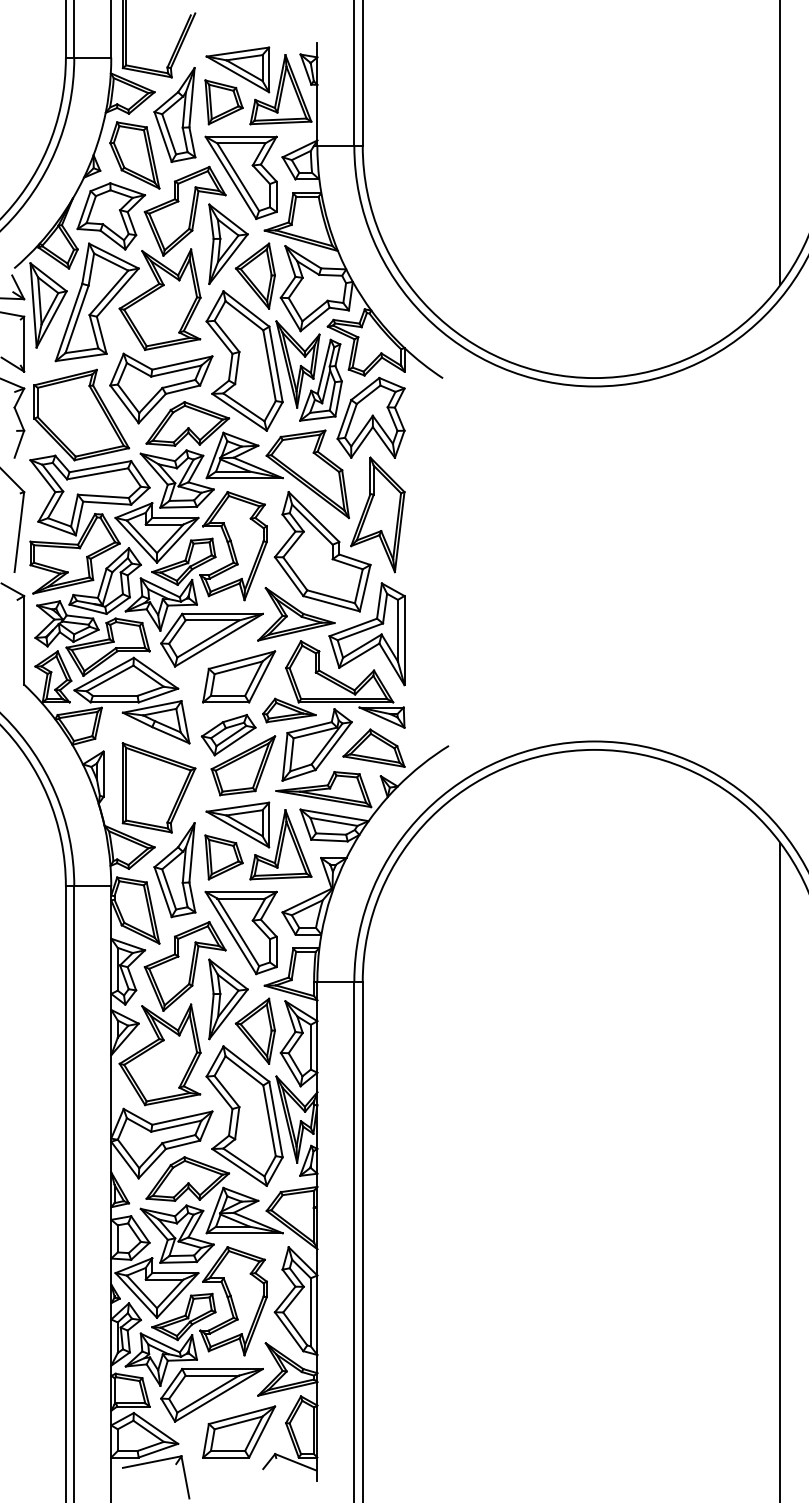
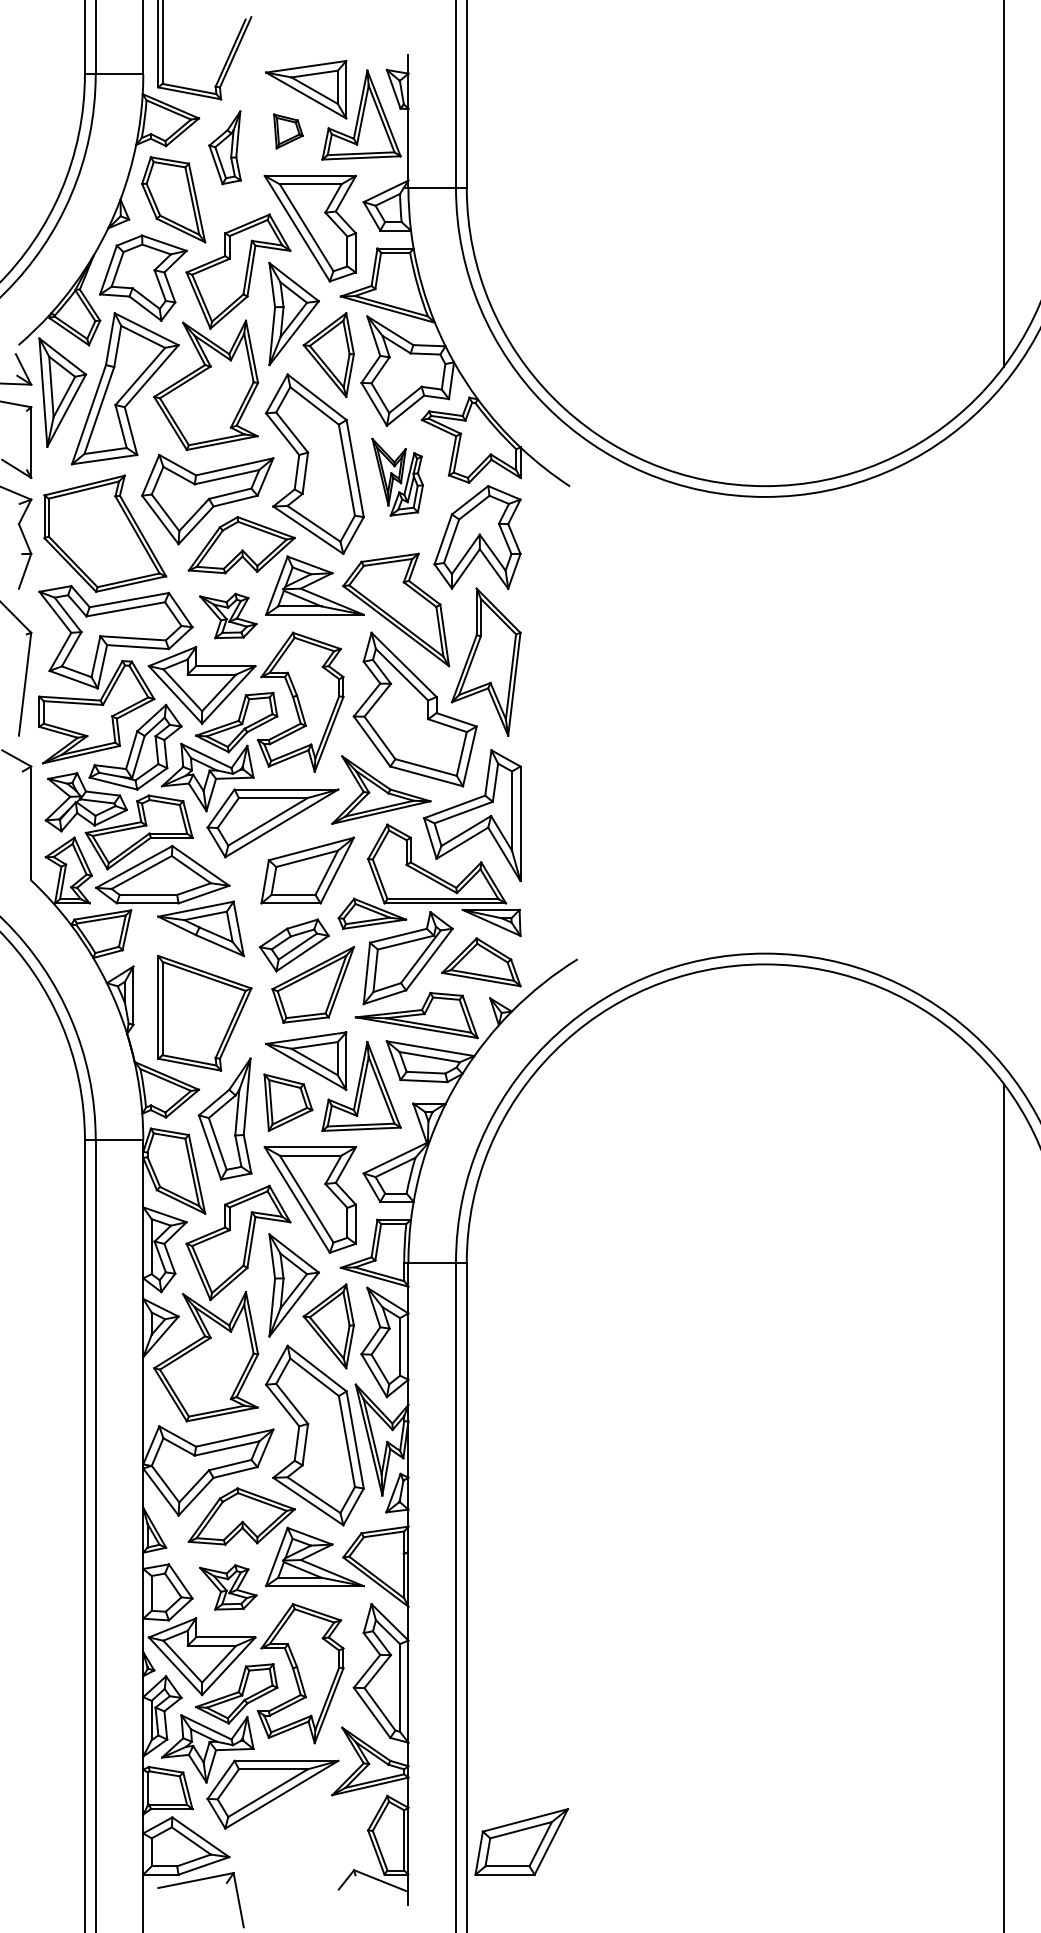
part: (224, 102) -> (288, 131), size x0.6
part: (174, 114) -> (224, 147), size x0.6
part: (308, 371) -> (397, 477), size x0.6
part: (177, 478) -> (228, 615), size x0.6
part: (177, 1234) -> (228, 1587), size x0.6
part: (238, 1431) -> (521, 1841), moved

